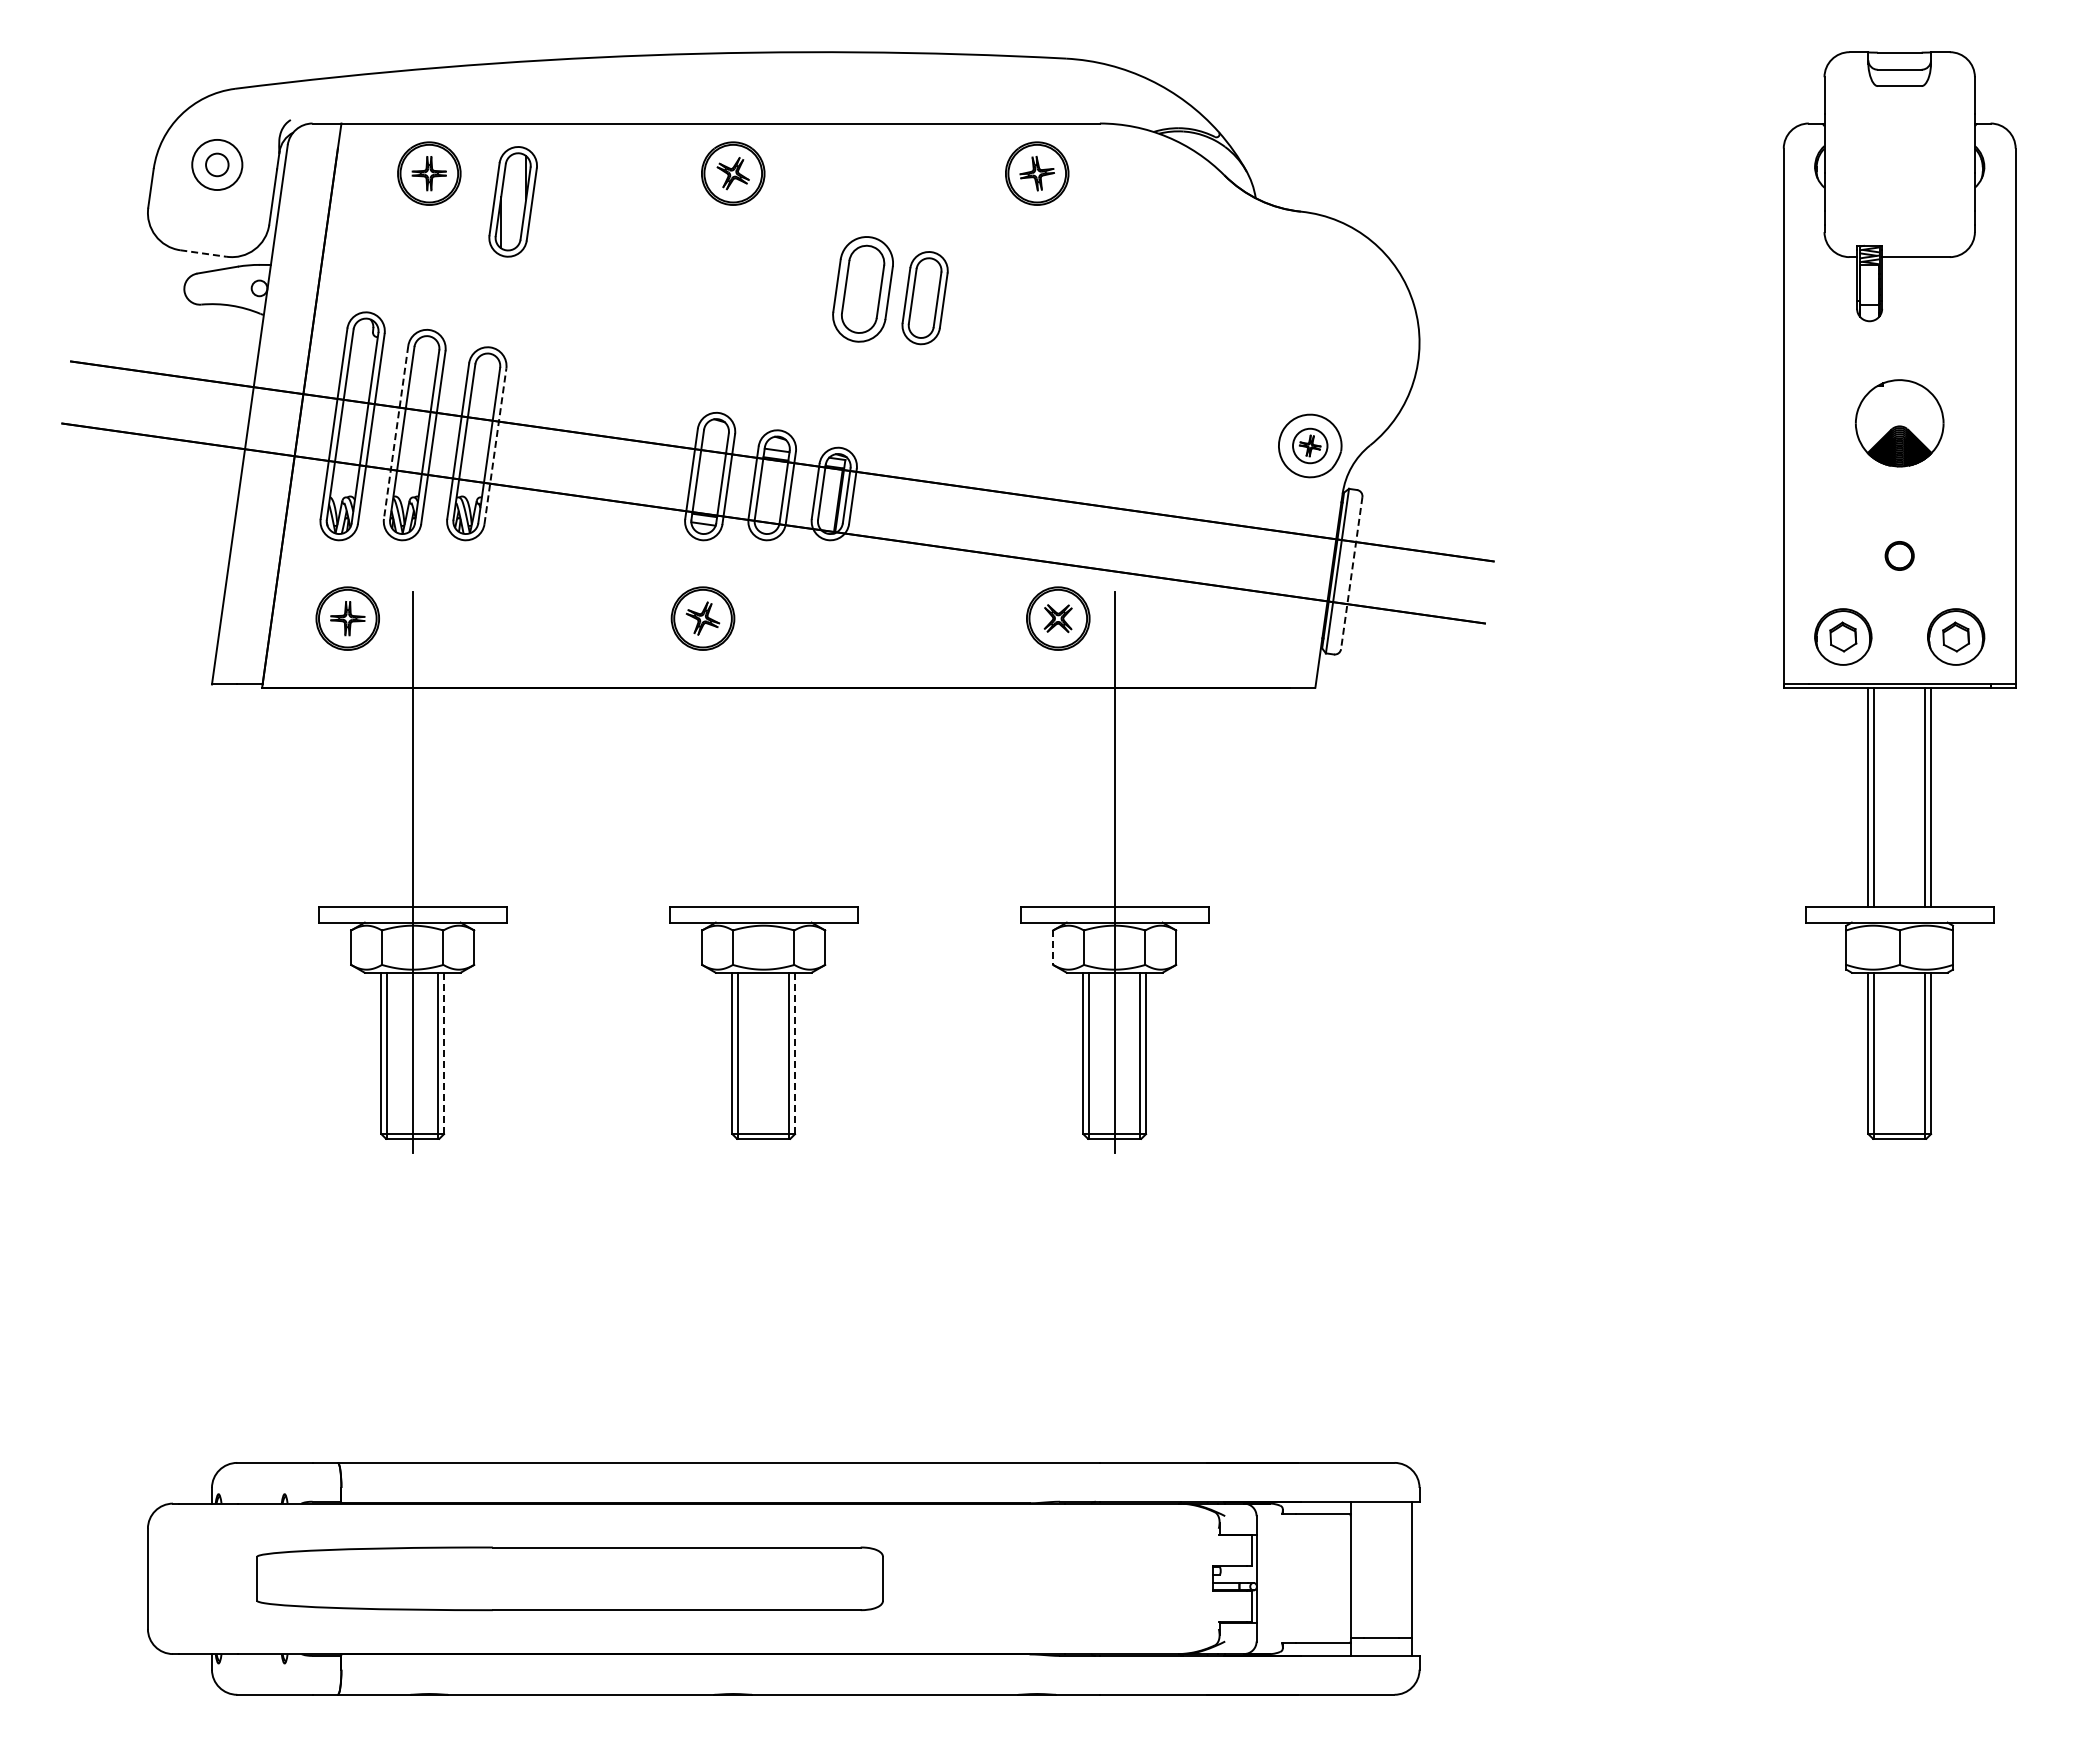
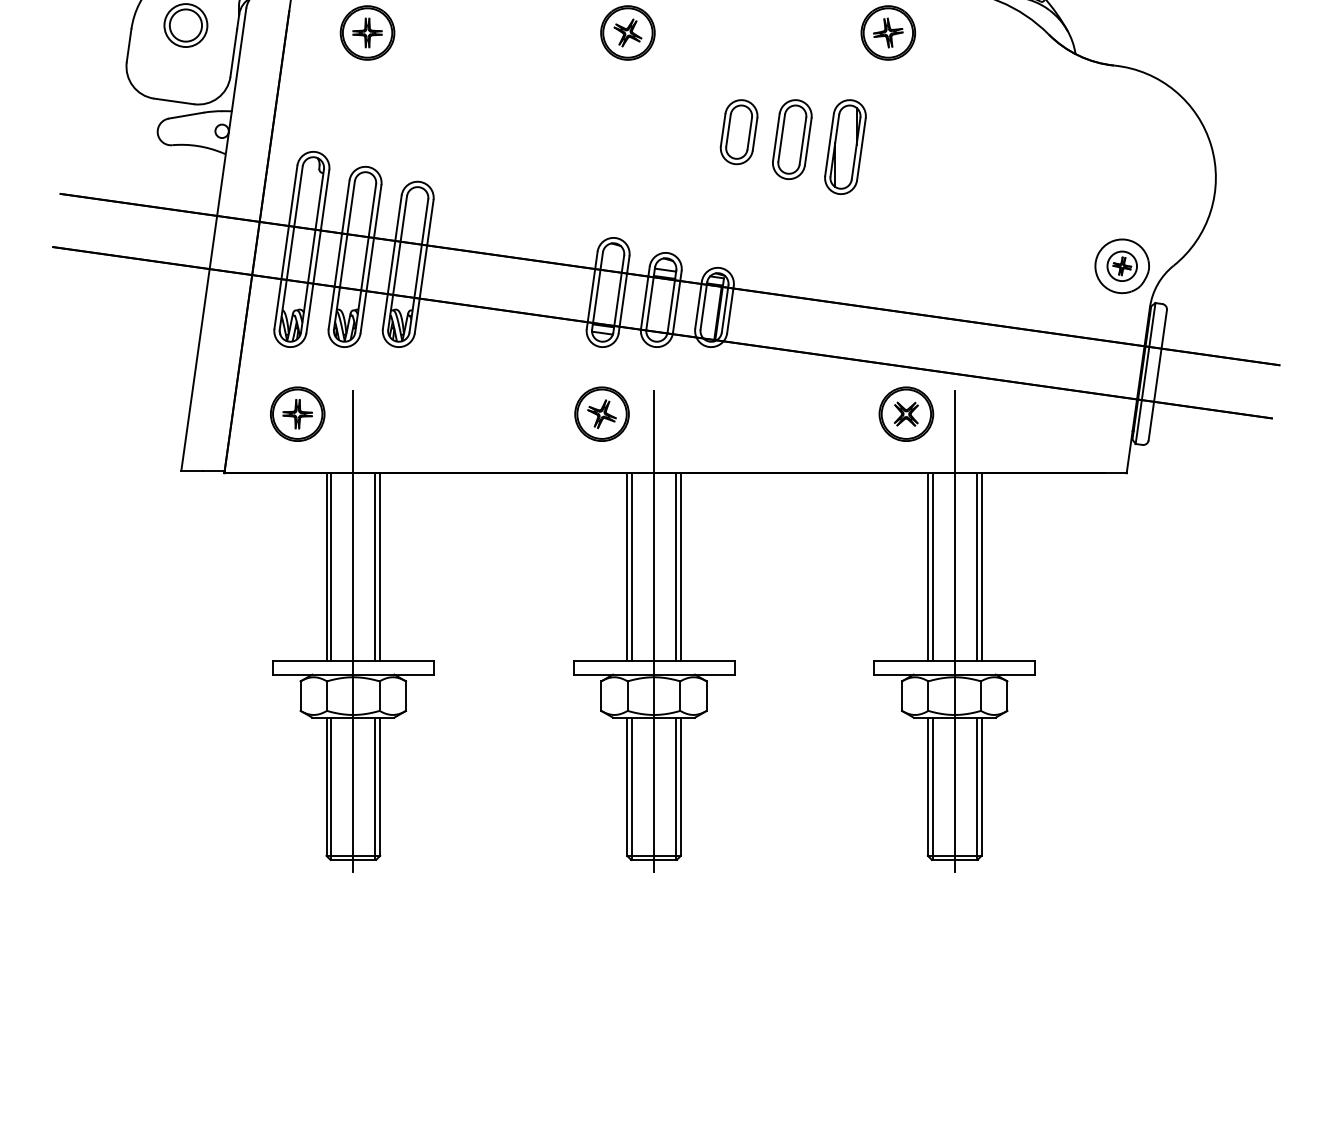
circle: (217, 164) -> (186, 25), size x1.67
part: (512, 201) -> (844, 146), moved
line: (203, 253) -> (174, 101), dashed -> solid
part: (862, 289) -> (738, 132), size x0.71
line: (396, 432) -> (339, 254), dashed -> solid
line: (495, 445) -> (424, 265), dashed -> solid
line: (1351, 573) -> (1157, 375), dashed -> solid
line: (381, 796) -> (326, 566), added
line: (386, 796) -> (330, 566), added
line: (438, 796) -> (375, 566), added
line: (444, 796) -> (380, 566), added
line: (732, 796) -> (627, 566), added
line: (737, 796) -> (631, 566), added
line: (789, 796) -> (676, 566), added
line: (795, 796) -> (681, 566), added
line: (1083, 796) -> (927, 566), added
line: (1088, 796) -> (932, 566), added
line: (1140, 796) -> (976, 566), added
line: (1146, 796) -> (981, 566), added
line: (763, 872) -> (653, 631), added
line: (1053, 948) -> (902, 696), dashed -> solid
line: (444, 1053) -> (380, 786), dashed -> solid
line: (795, 1053) -> (681, 786), dashed -> solid

